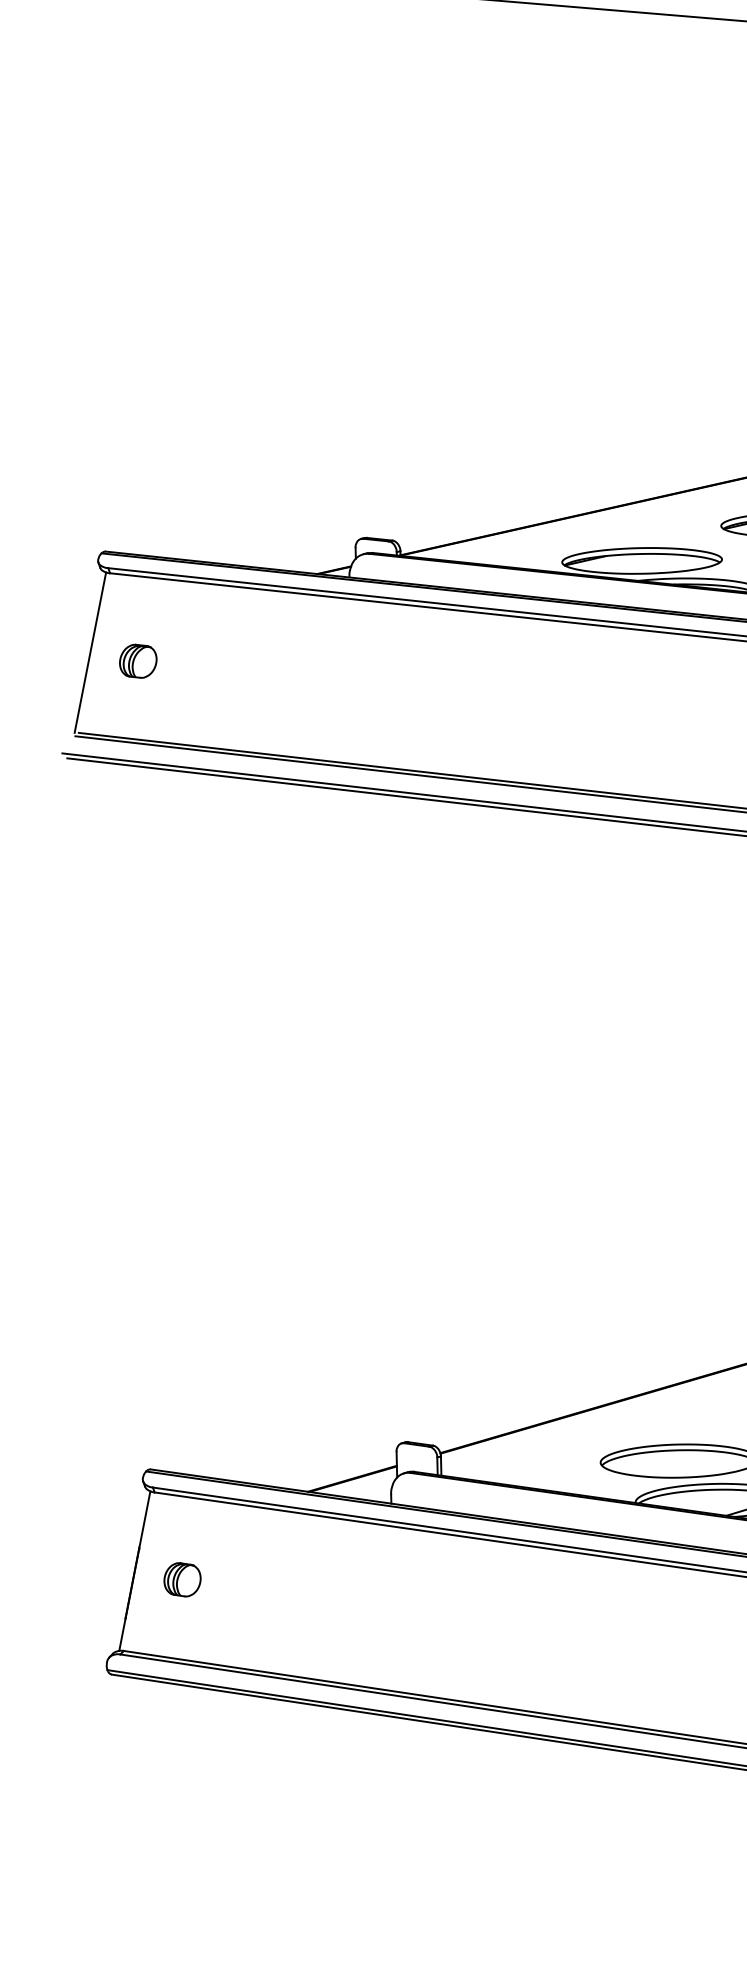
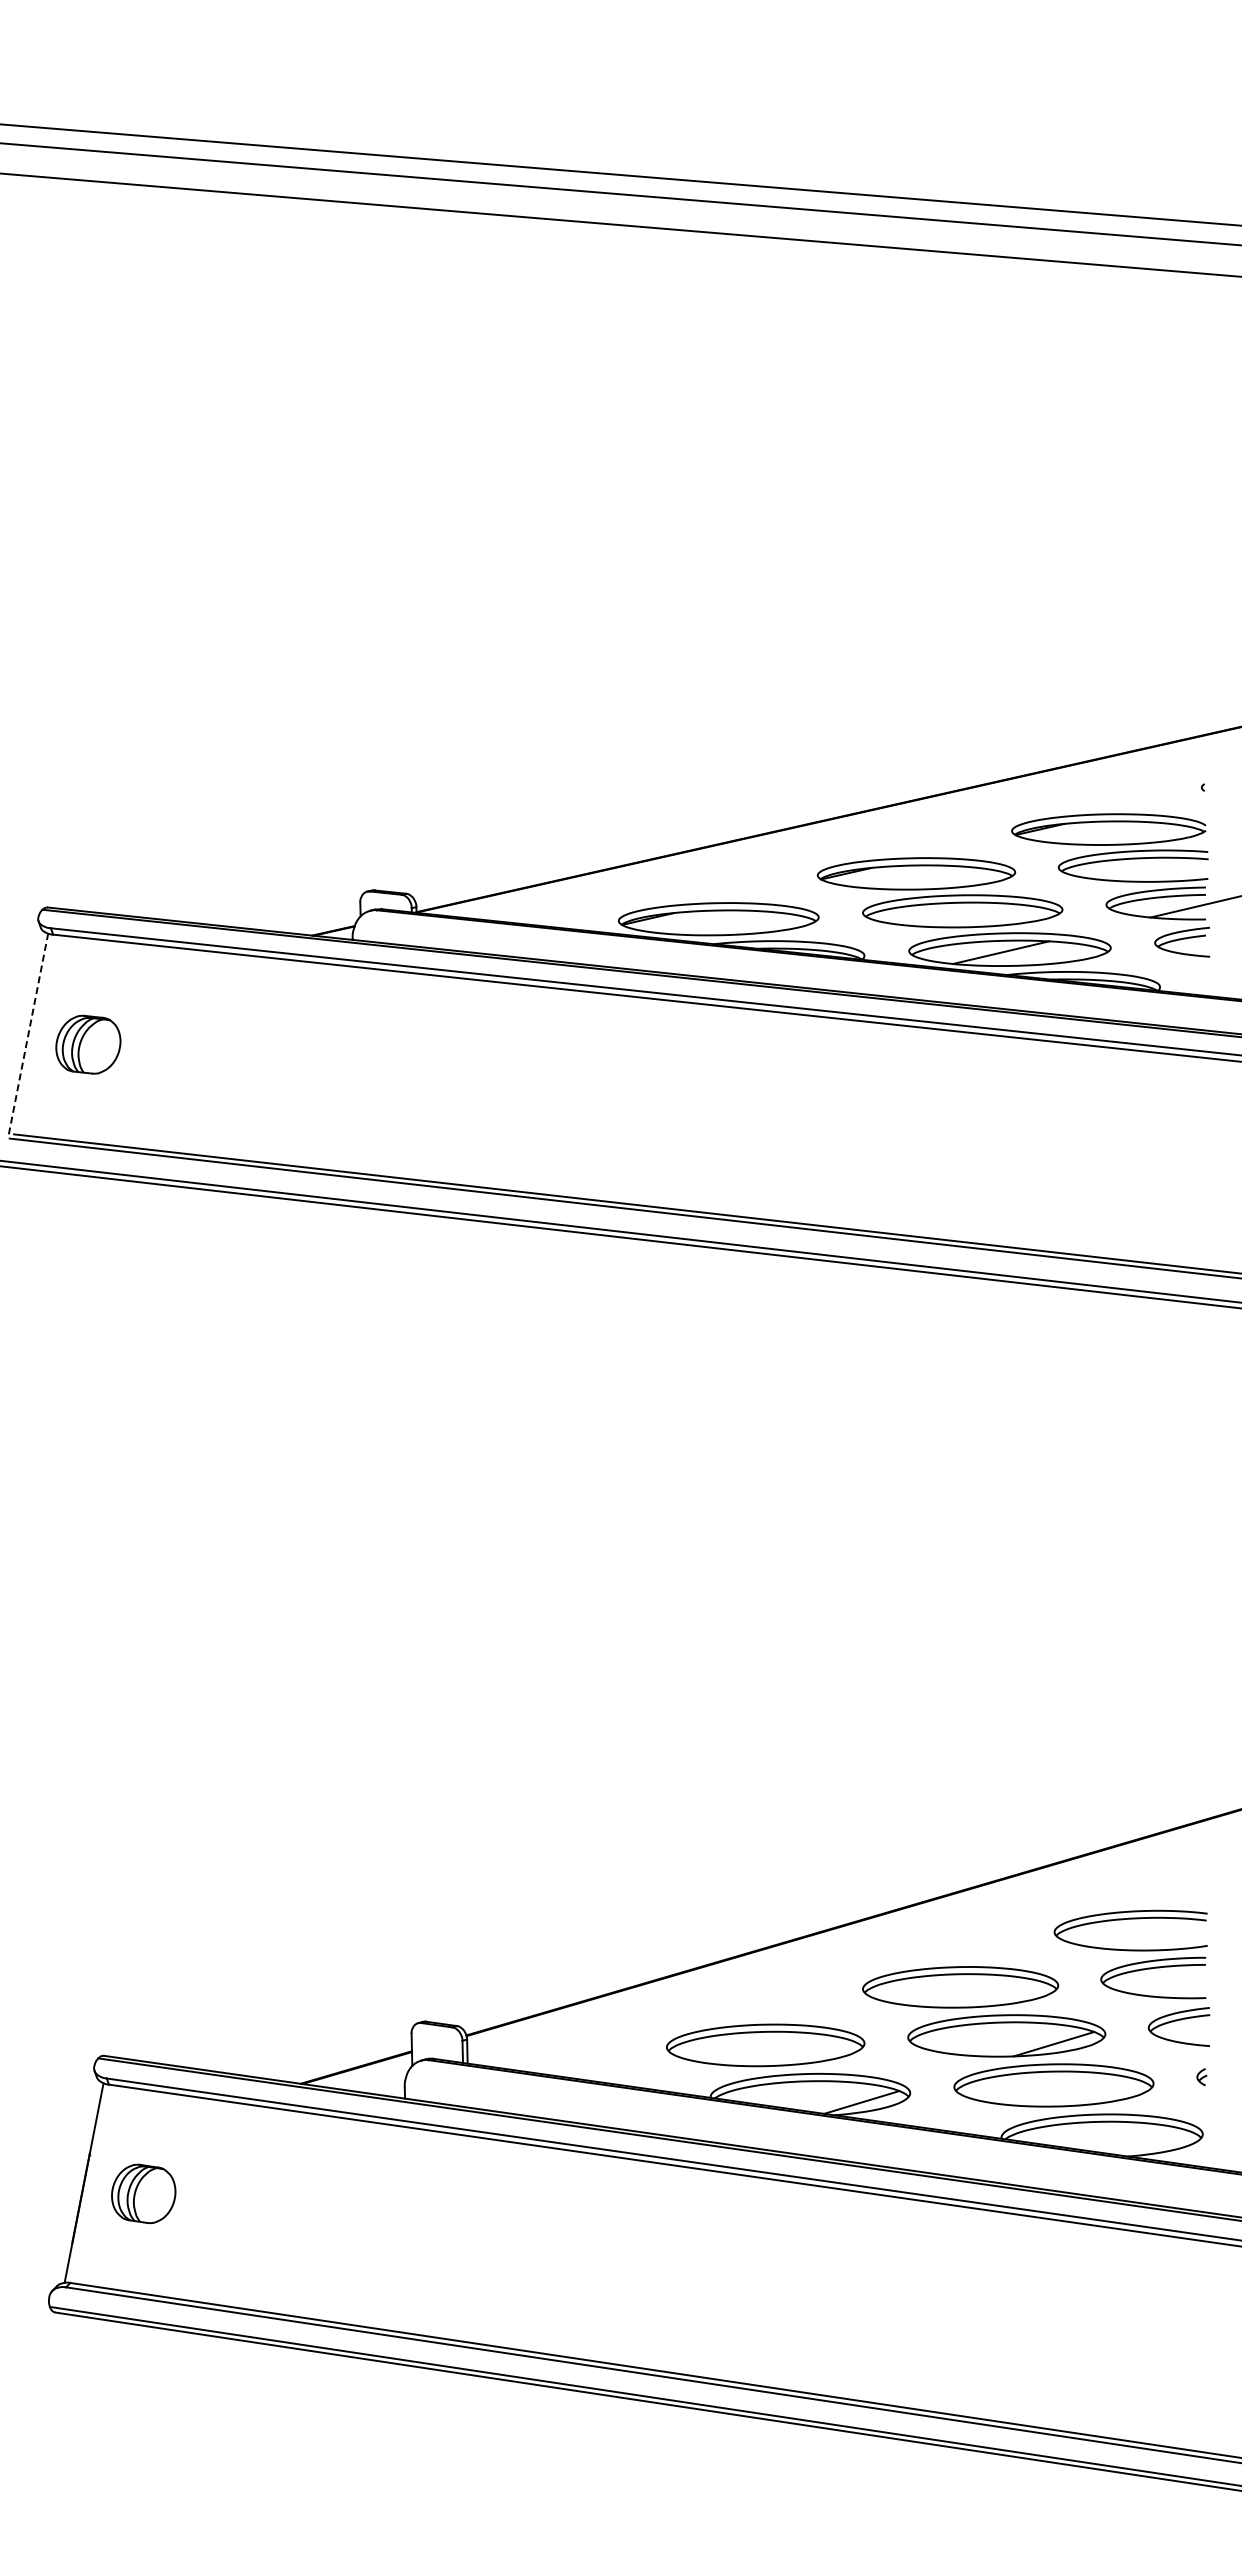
line: (90, 652) -> (28, 1033), solid -> dashed
part: (138, 661) -> (88, 1044), size x1.4
part: (182, 1579) -> (143, 2193), size x1.4

